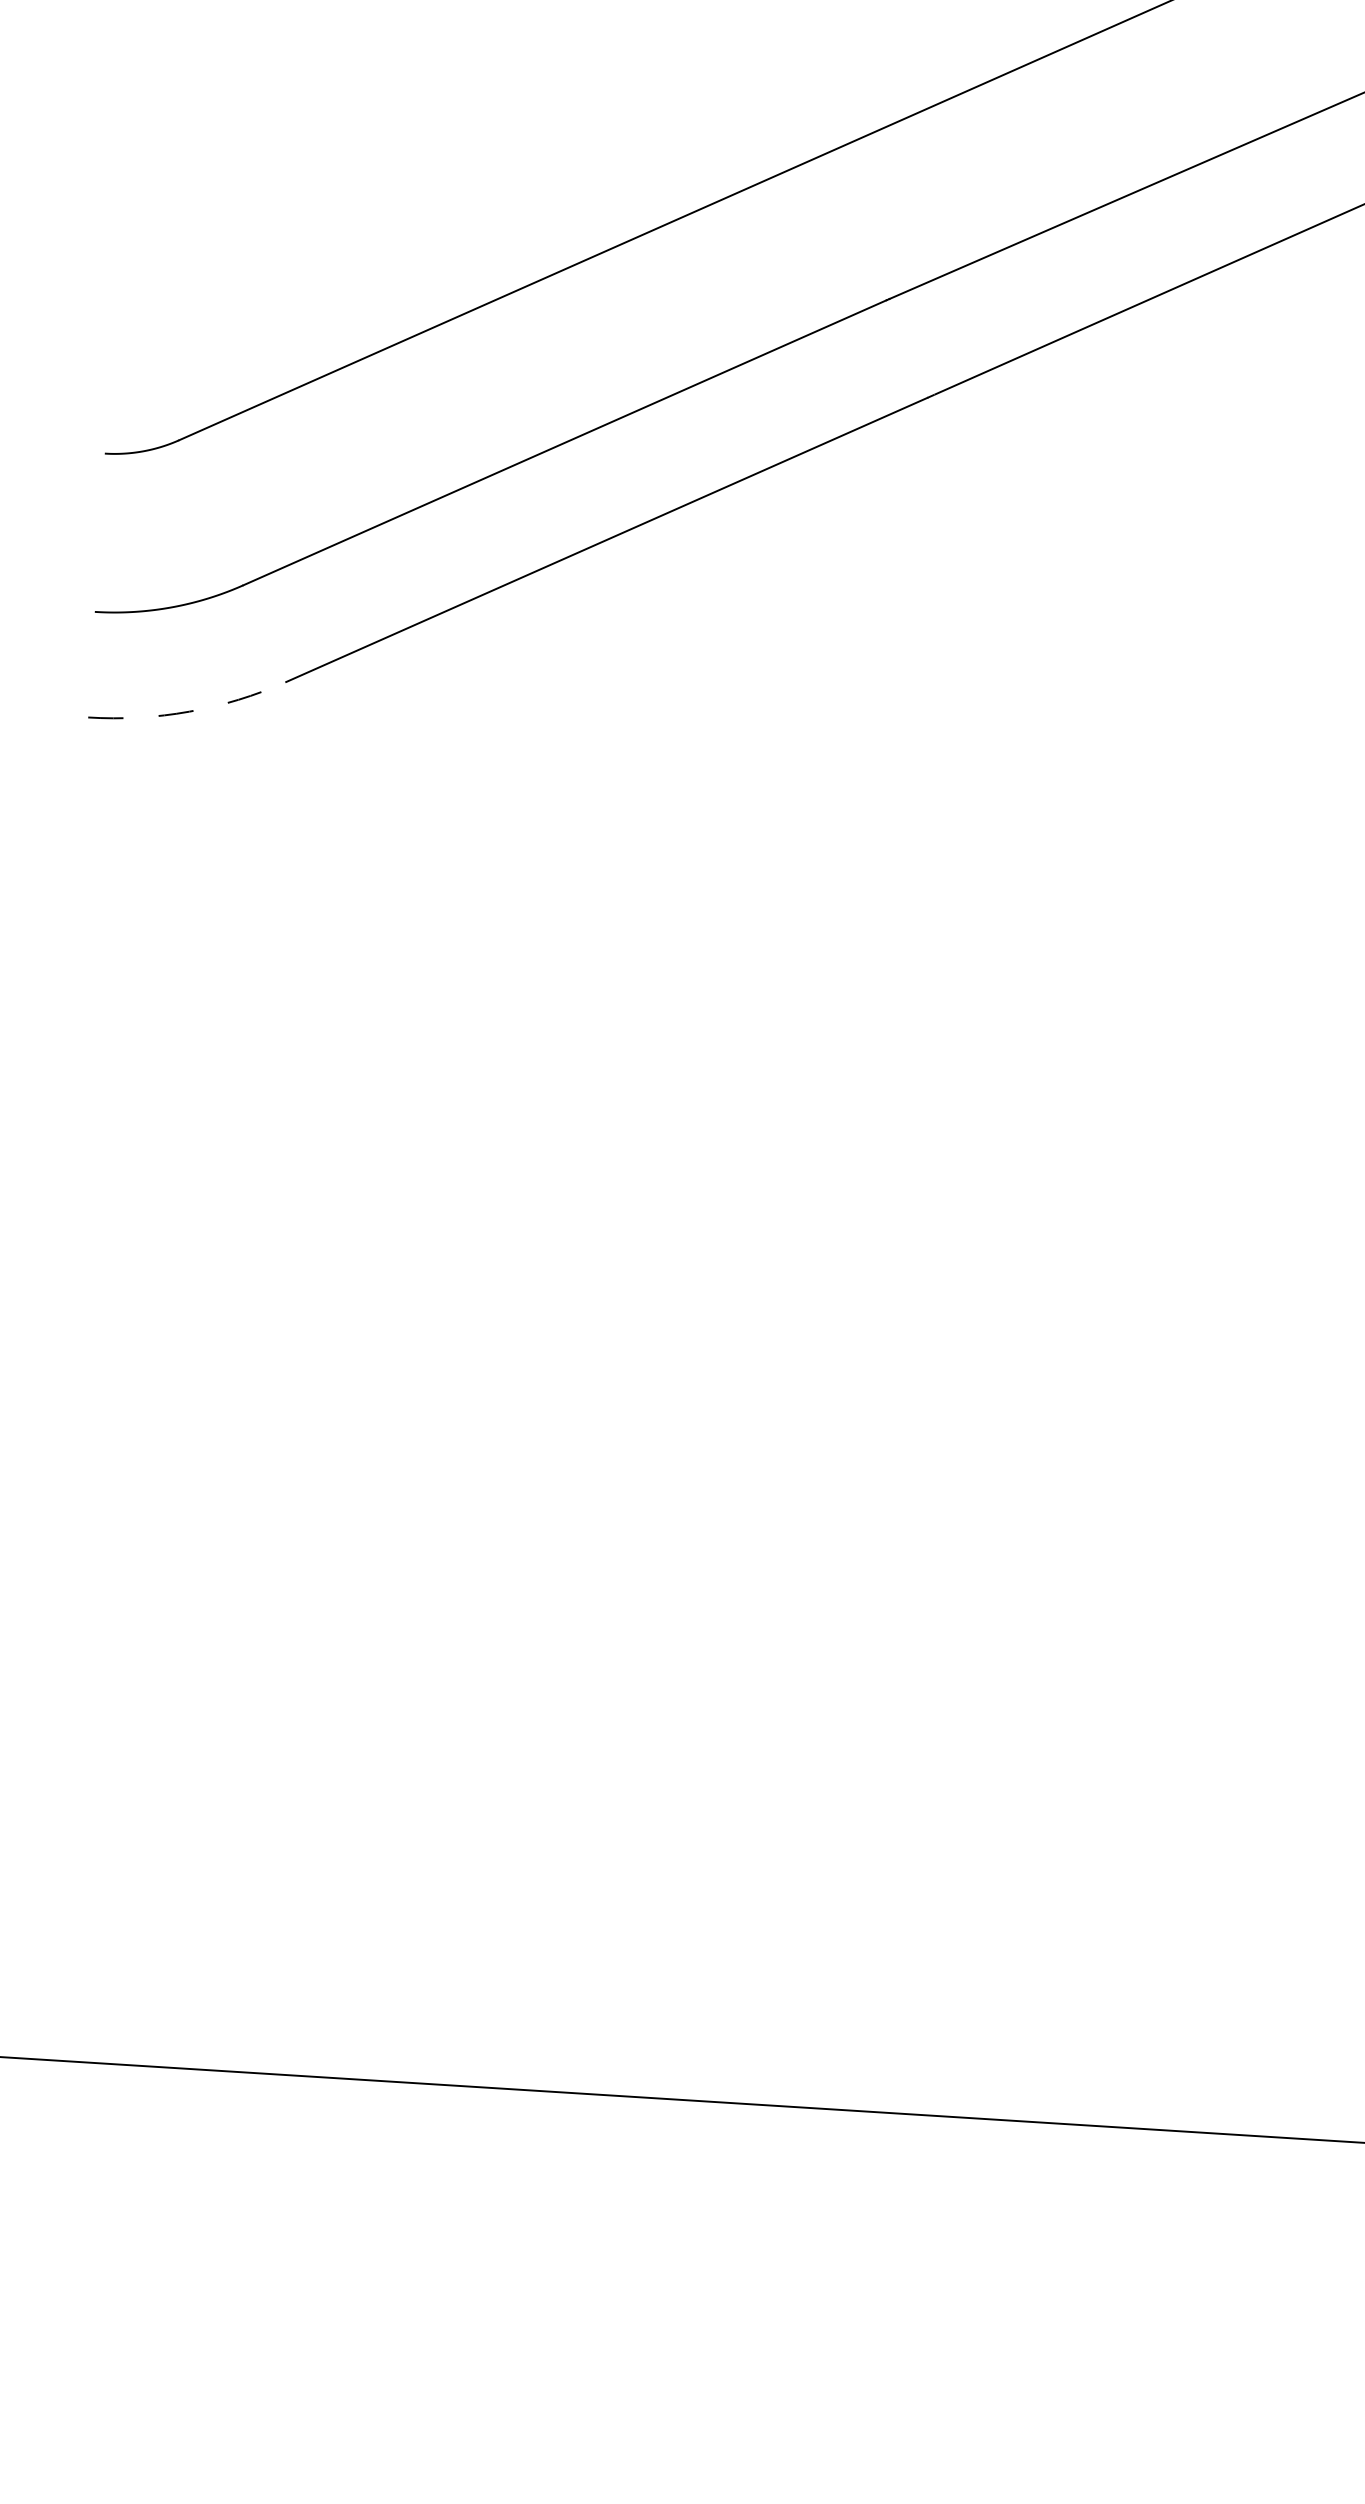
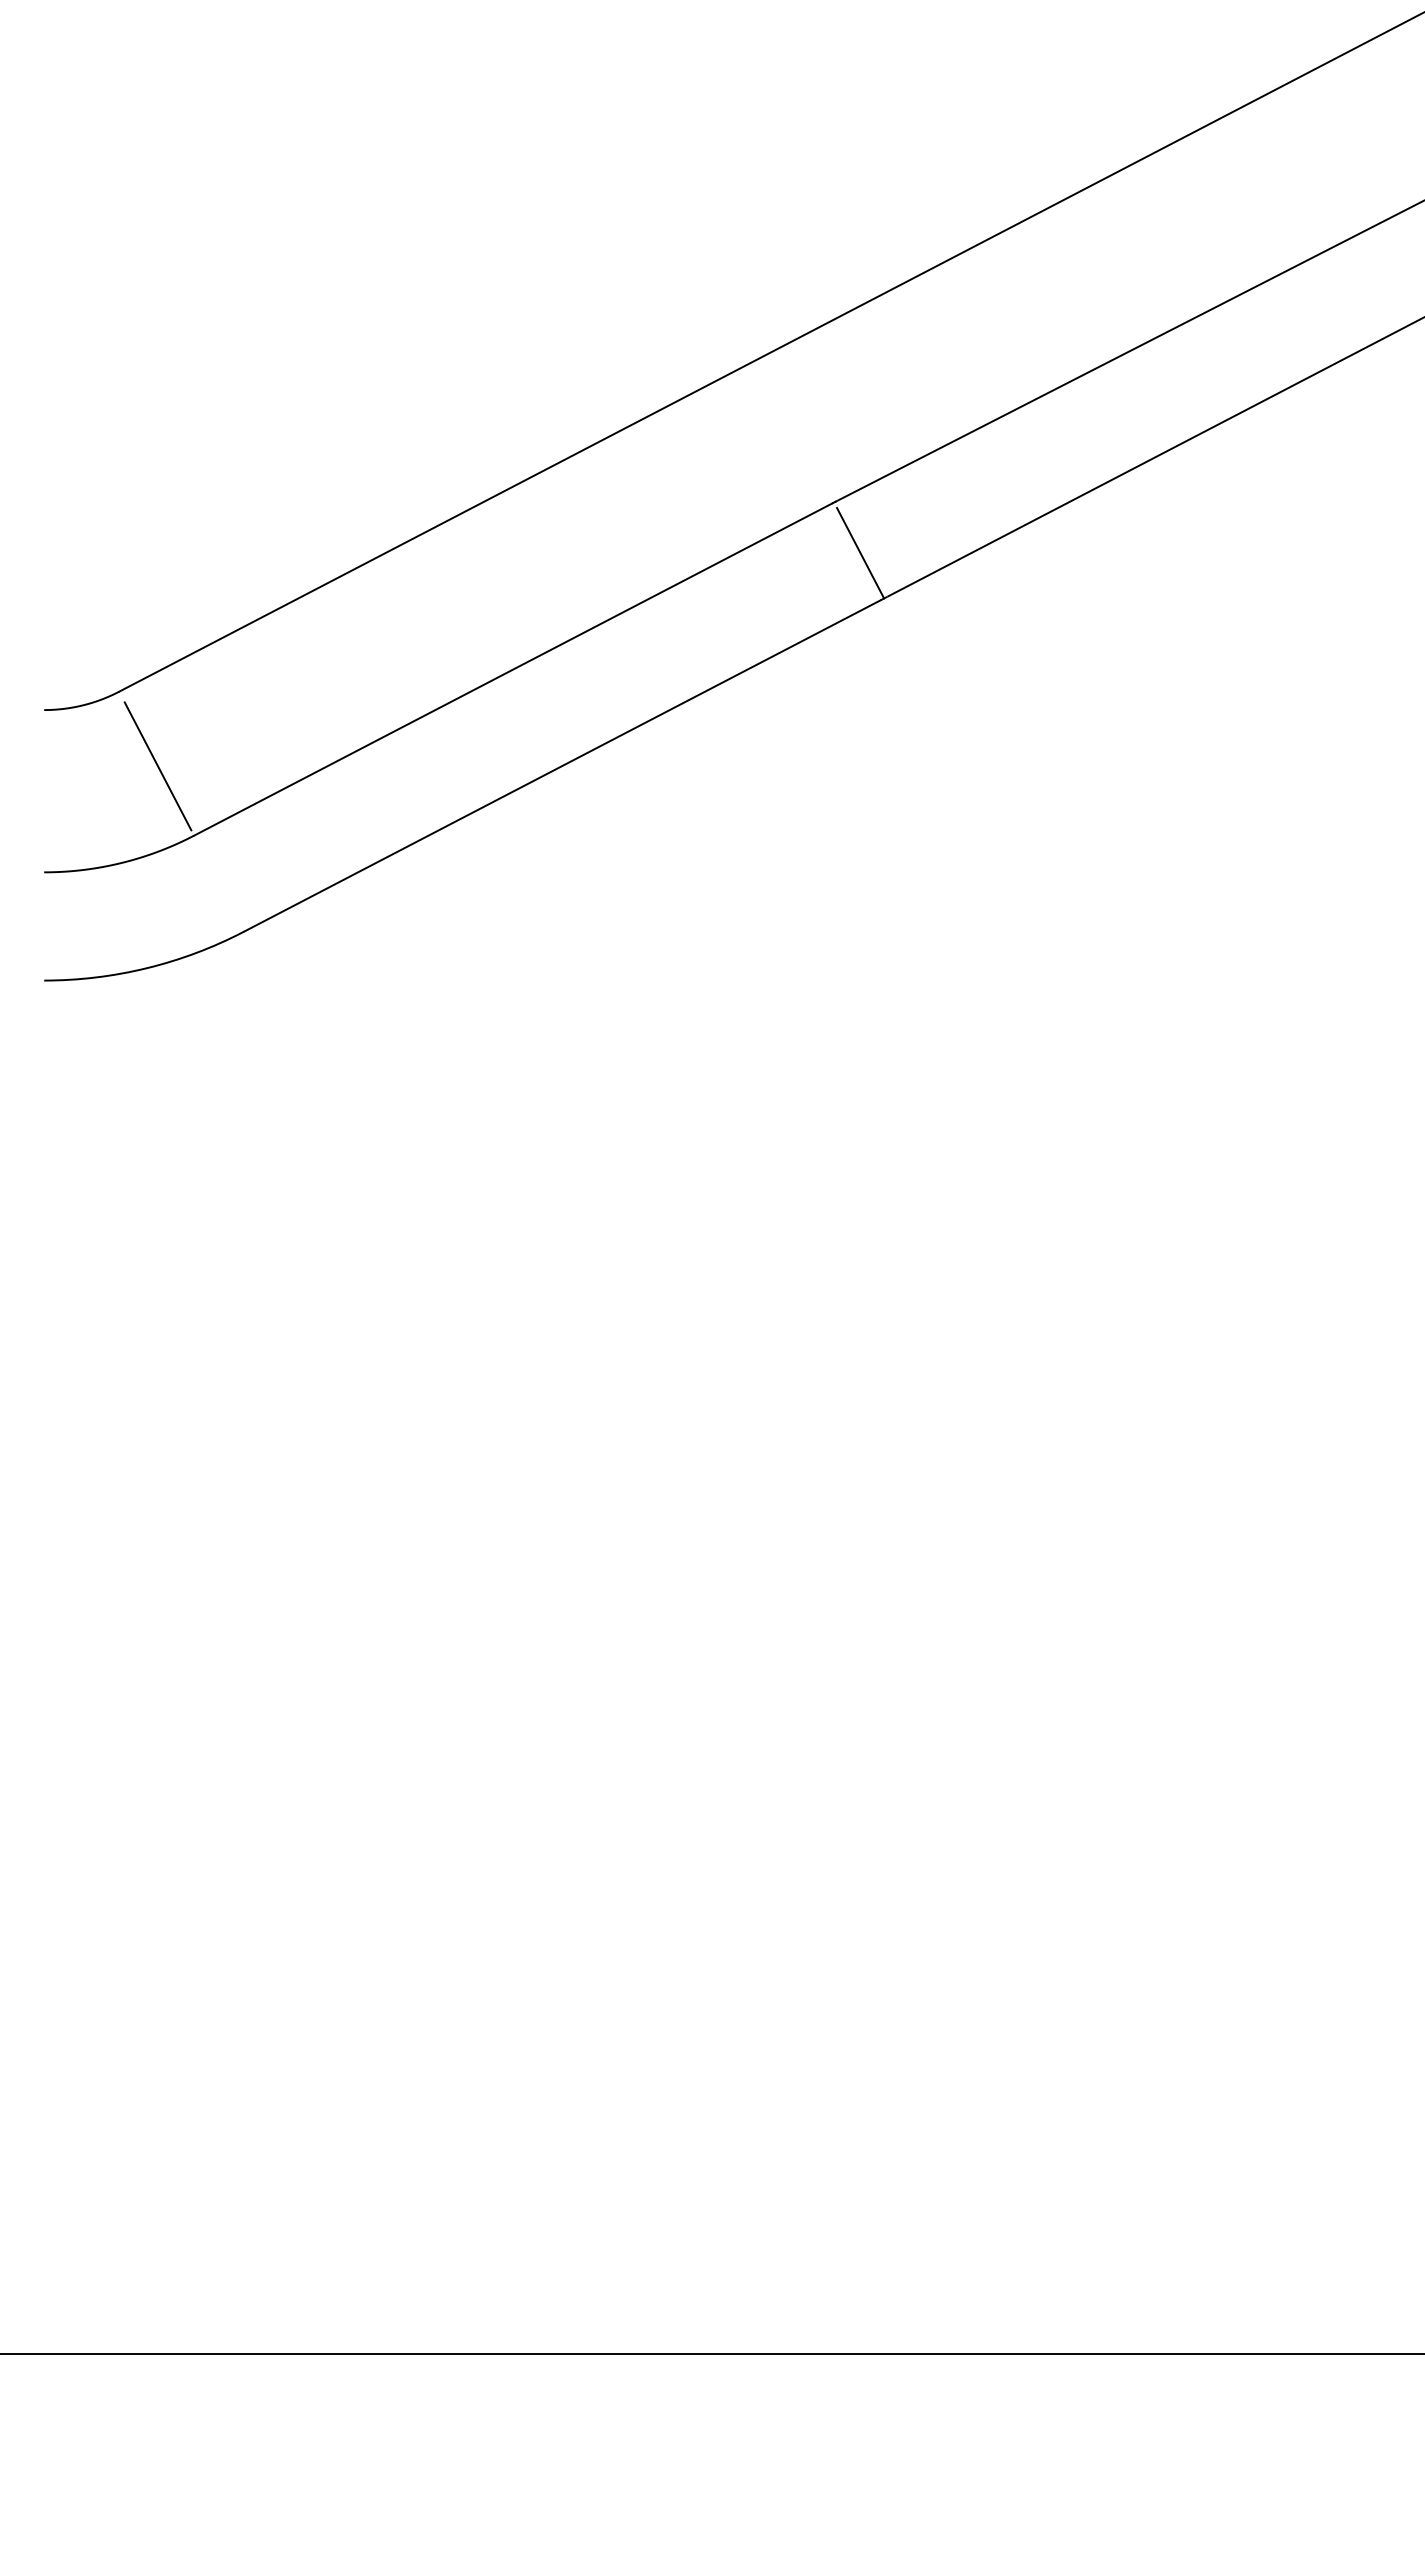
line: (910, 350) -> (860, 552), added
line: (211, 515) -> (157, 766), added
arc: (189, 712) -> (147, 968), dashed -> solid

